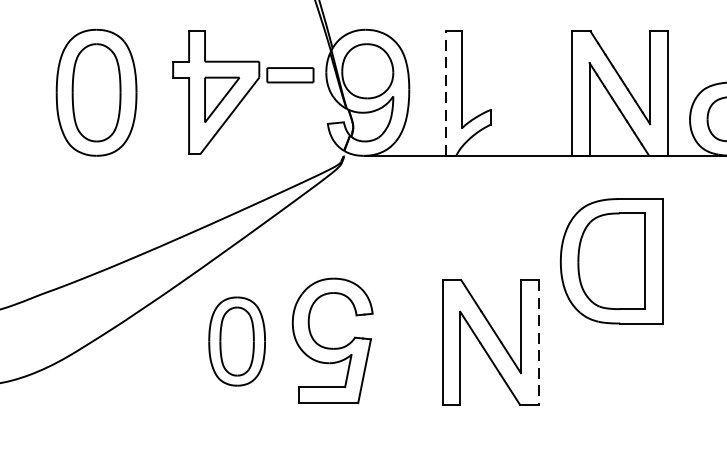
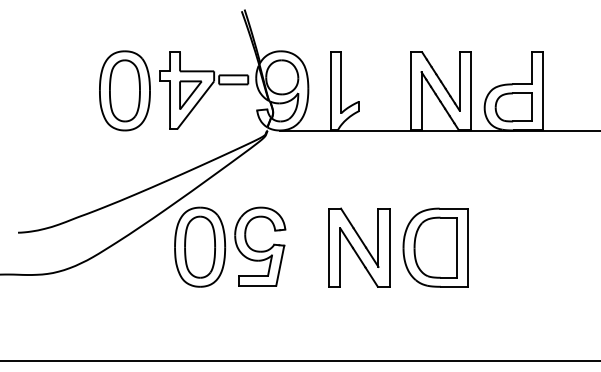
part: (95, 92) -> (124, 90), moved
line: (446, 92) -> (331, 90), dashed -> solid
part: (611, 260) -> (435, 247), moved
part: (237, 340) -> (200, 246), size x1.43
line: (538, 343) -> (389, 248), dashed -> solid

